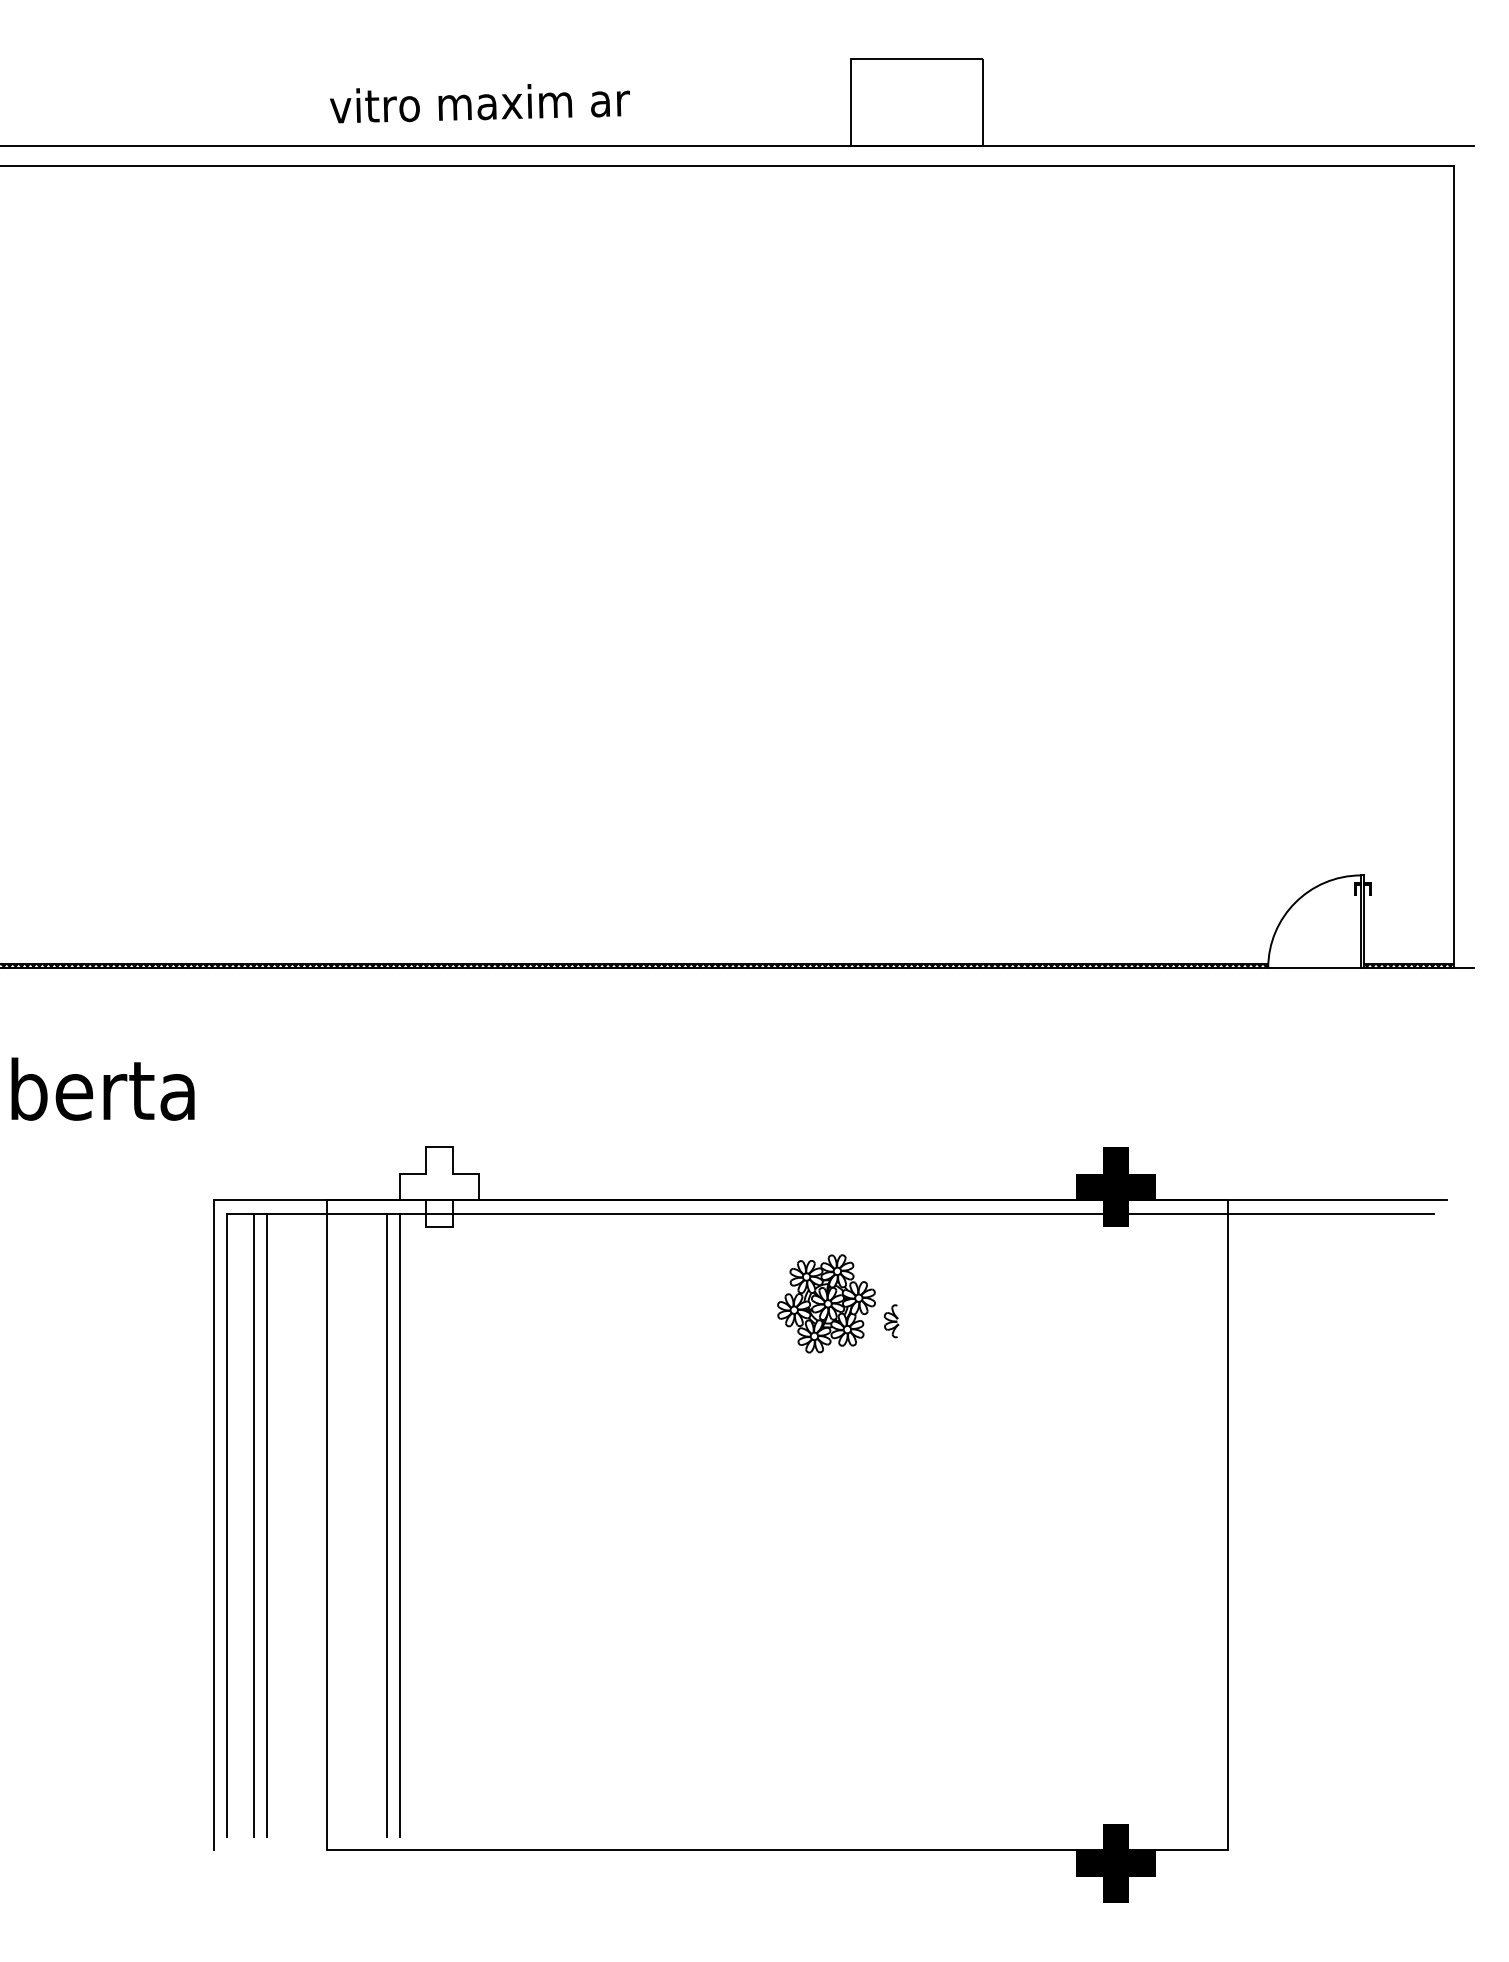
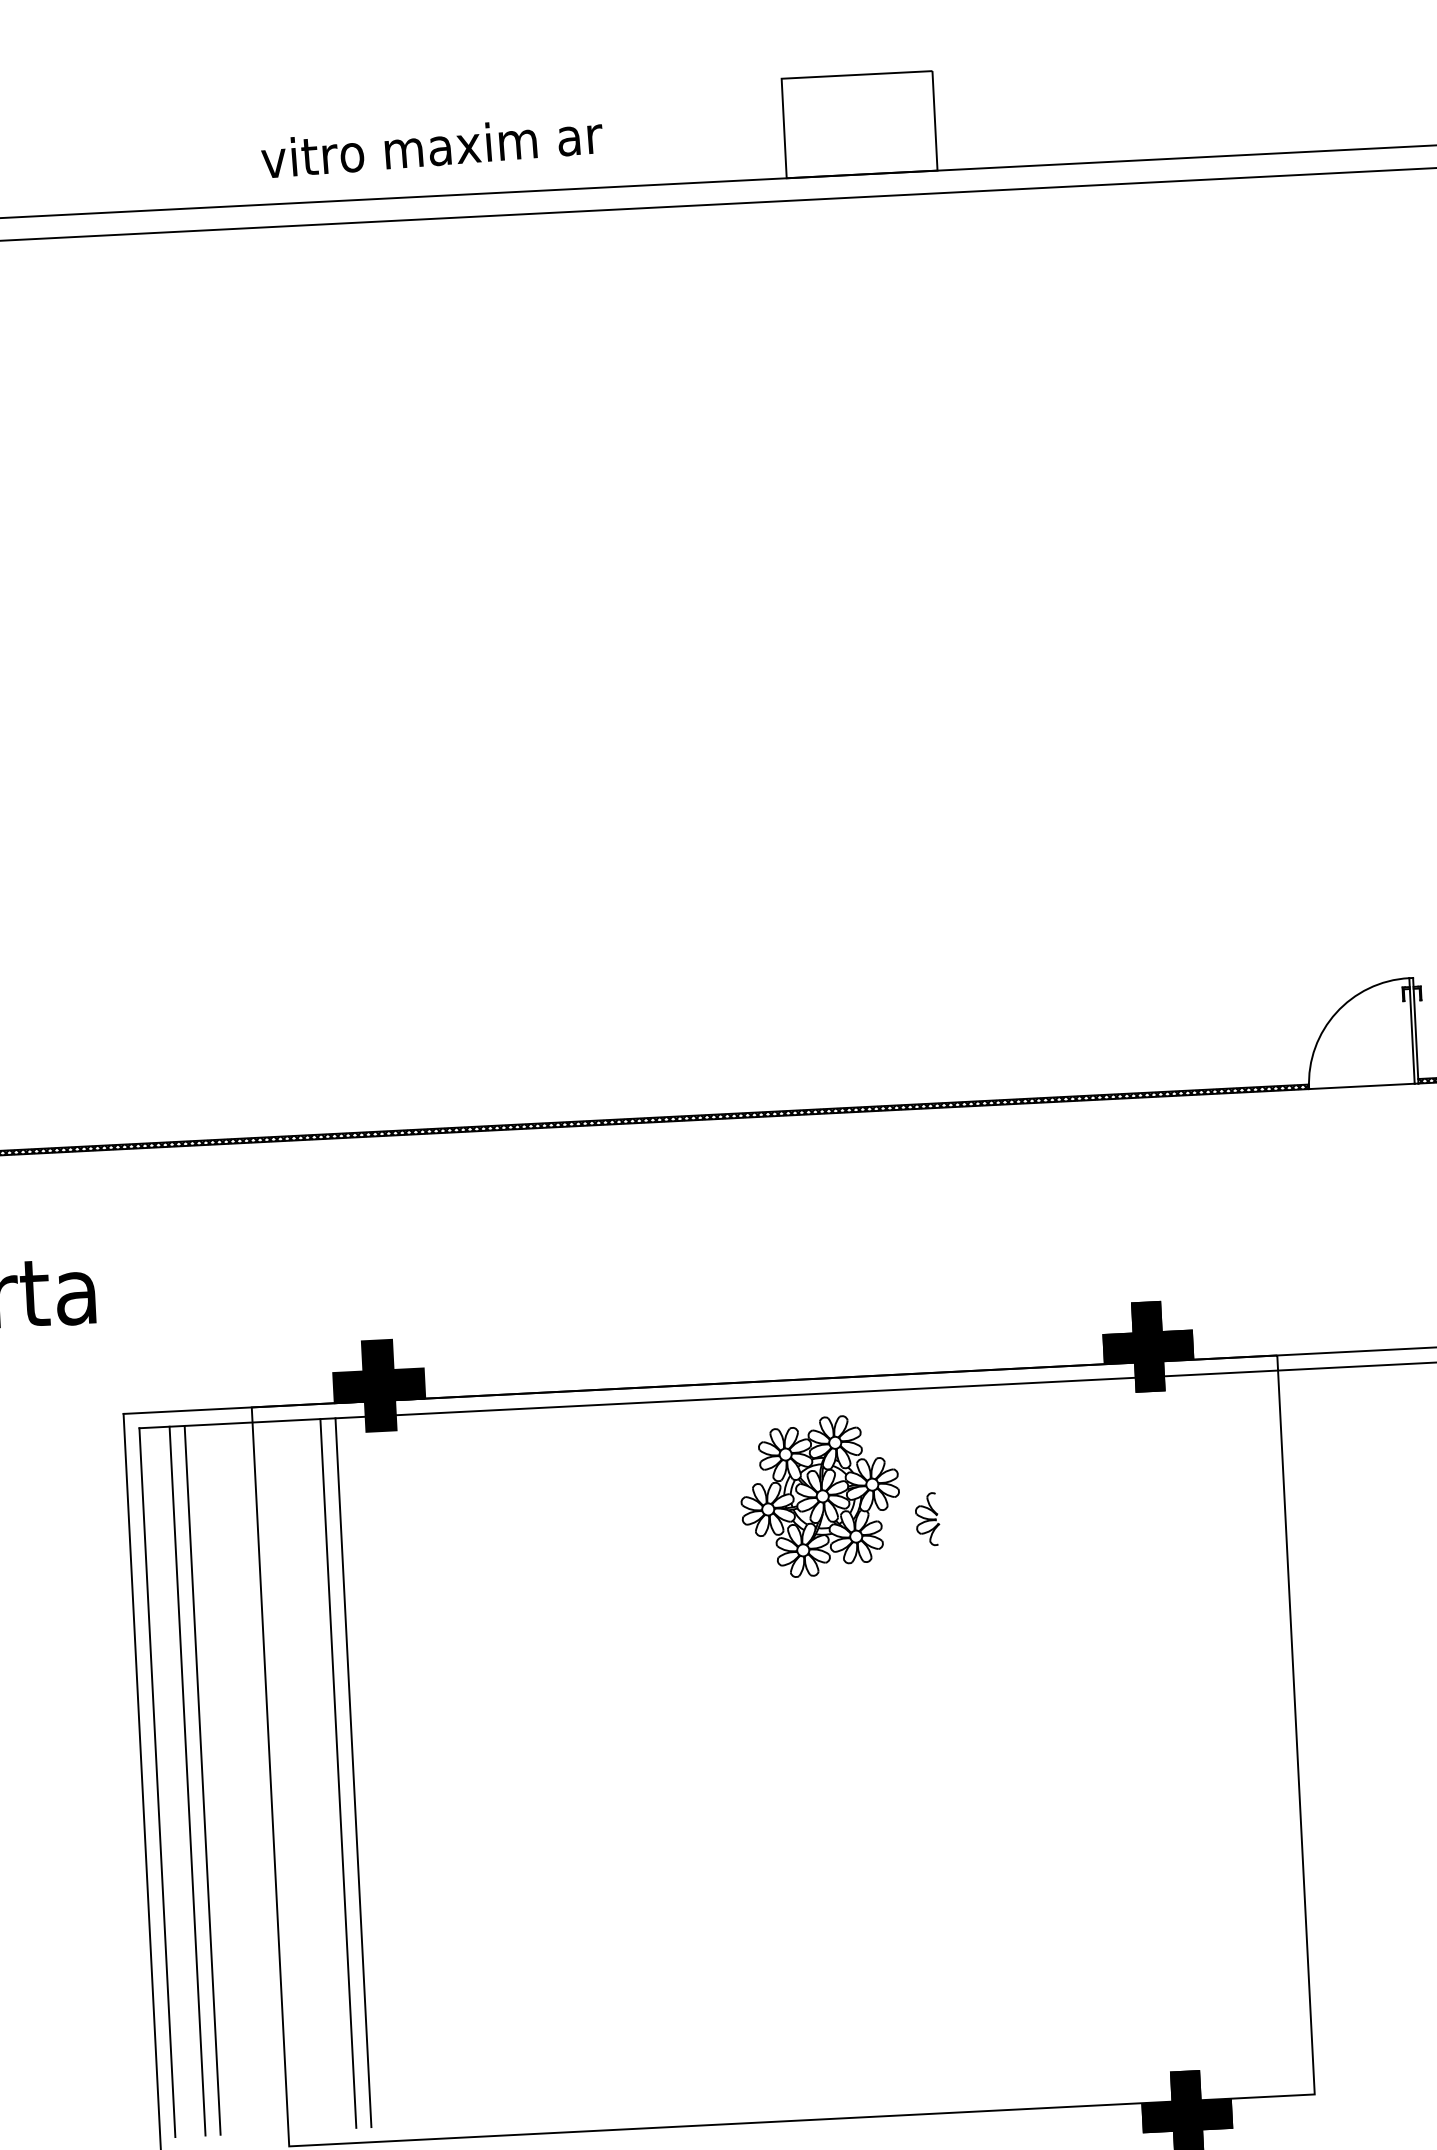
text: (479, 103) -> (431, 147), moved
fill: (439, 1186) -> (379, 1385), added
part: (838, 1303) -> (839, 1495), size x1.43

